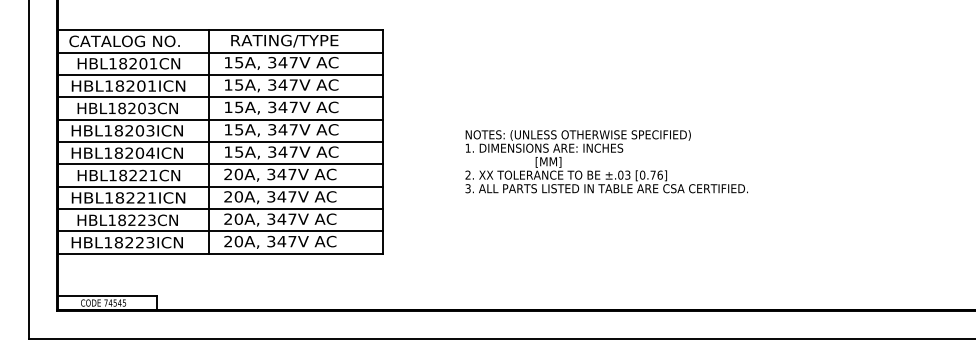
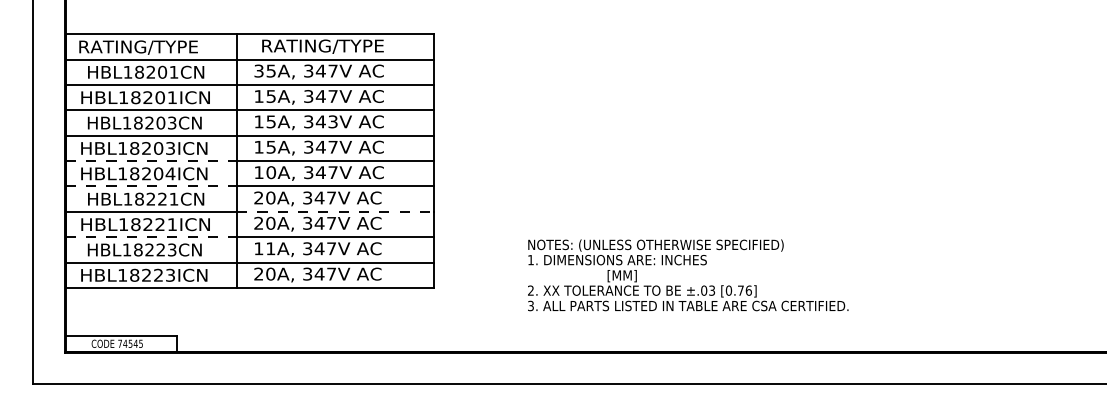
text: (124, 41) -> (141, 47), CATALOG NO. -> RATING/TYPE
text: (228, 62) -> (259, 70), 15A, -> 35A,
text: (293, 107) -> (332, 121), 347V -> 343V
line: (134, 142) -> (152, 161), solid -> dashed
text: (239, 151) -> (271, 171), 15A, -> 10A,
text: (606, 161) -> (687, 275), moved
line: (134, 164) -> (152, 186), solid -> dashed
line: (295, 186) -> (335, 211), solid -> dashed
line: (134, 209) -> (152, 237), solid -> dashed
text: (233, 218) -> (264, 247), 20A, -> 11A,

